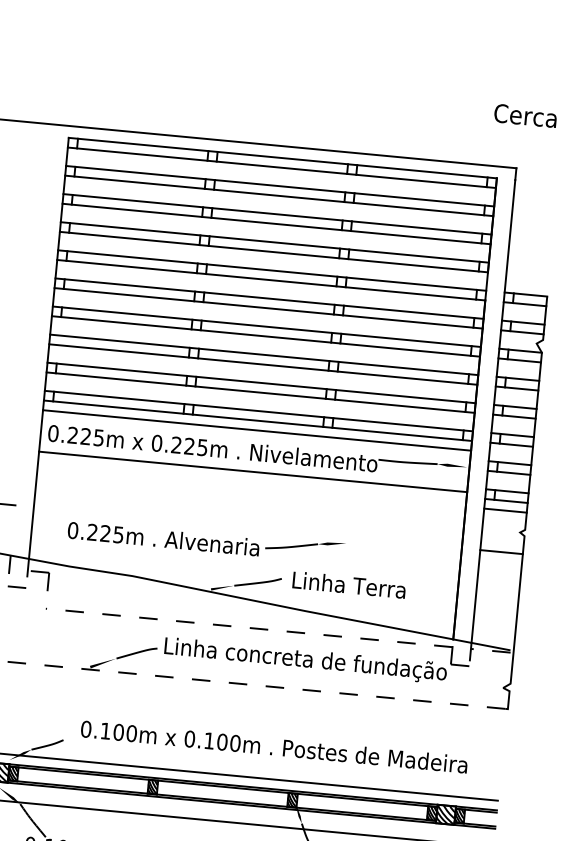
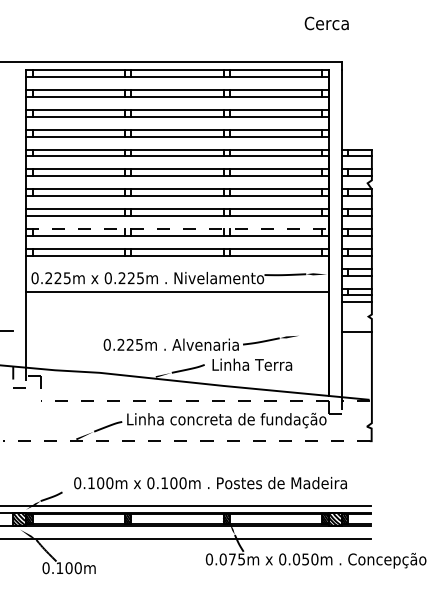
text: (525, 115) -> (326, 23), moved
line: (262, 383) -> (178, 229), solid -> dashed
line: (257, 430) -> (177, 262), removed
part: (205, 539) -> (200, 342), moved

